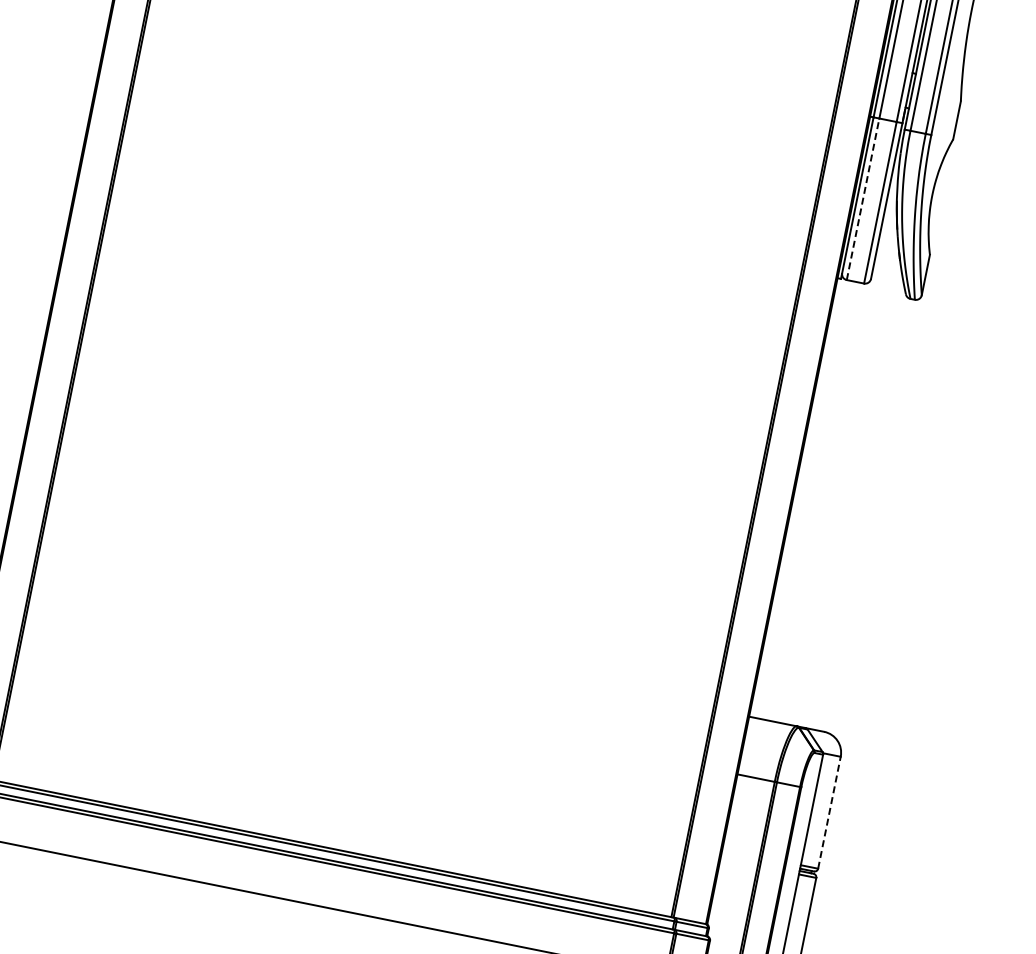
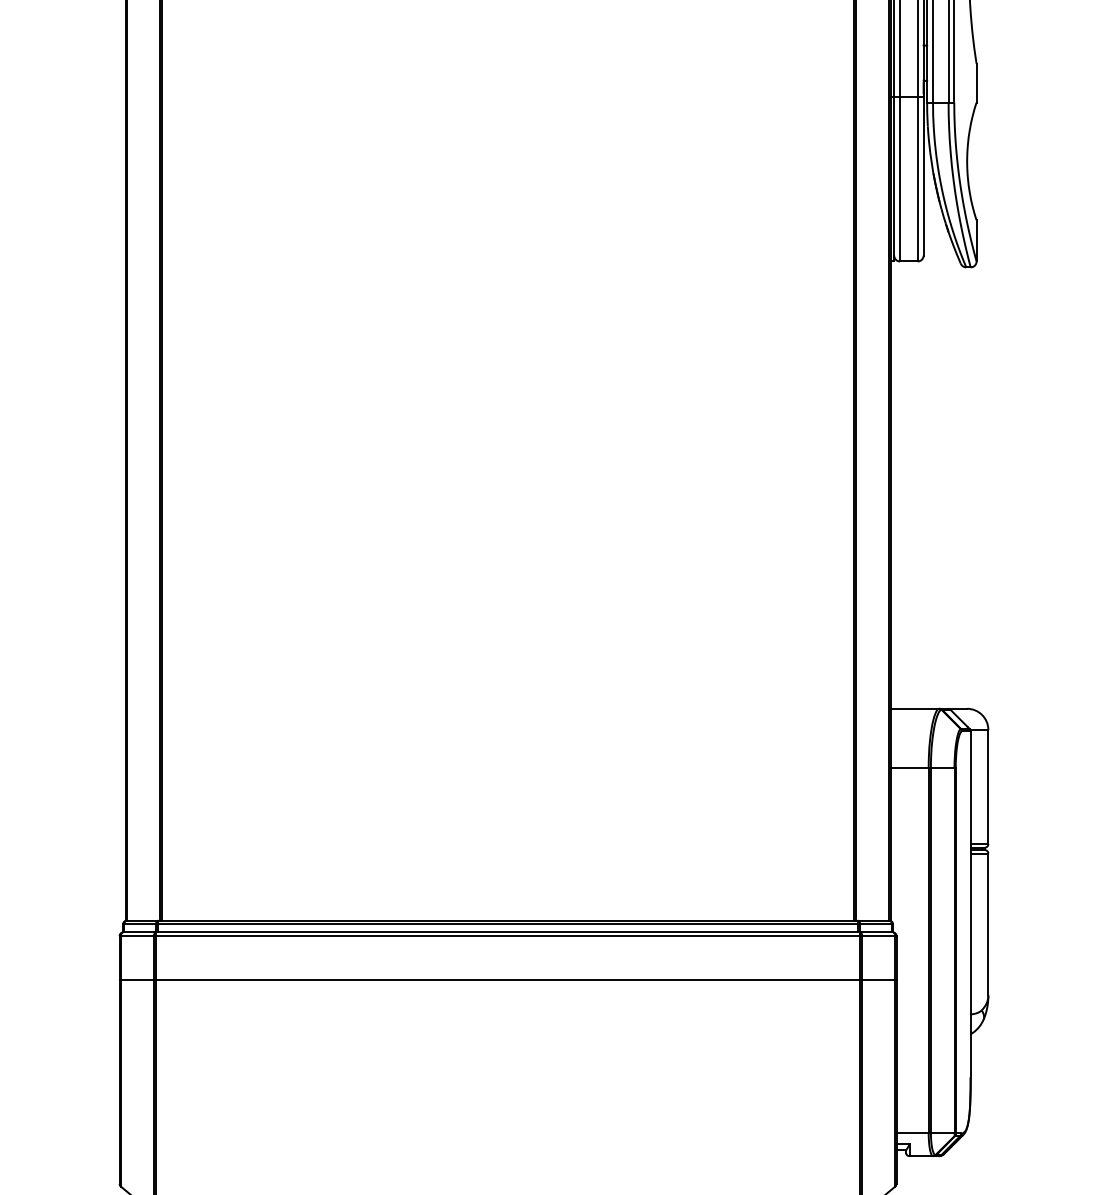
line: (863, 198) -> (900, 178), dashed -> solid
line: (829, 812) -> (988, 786), dashed -> solid

